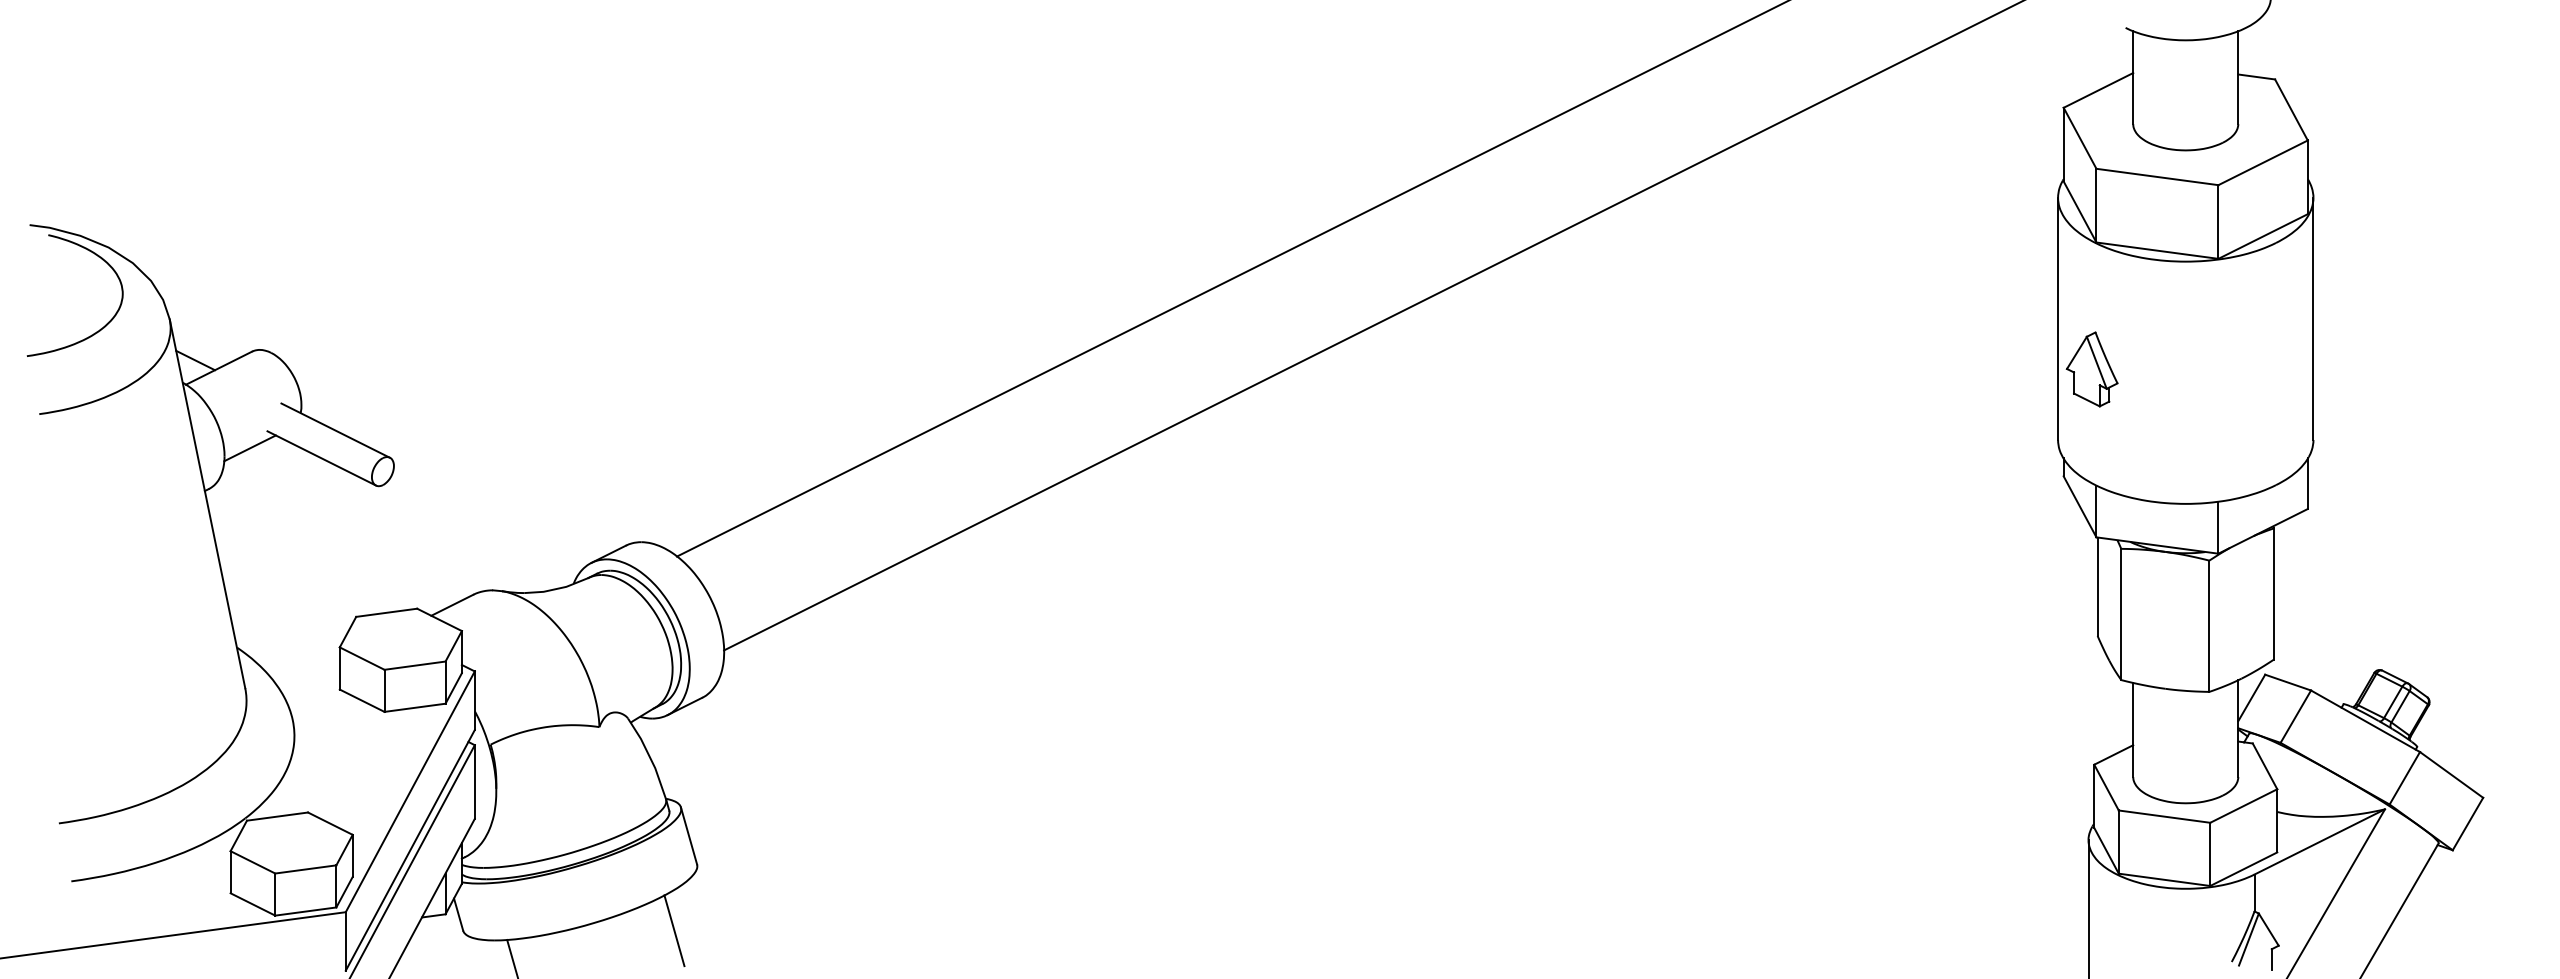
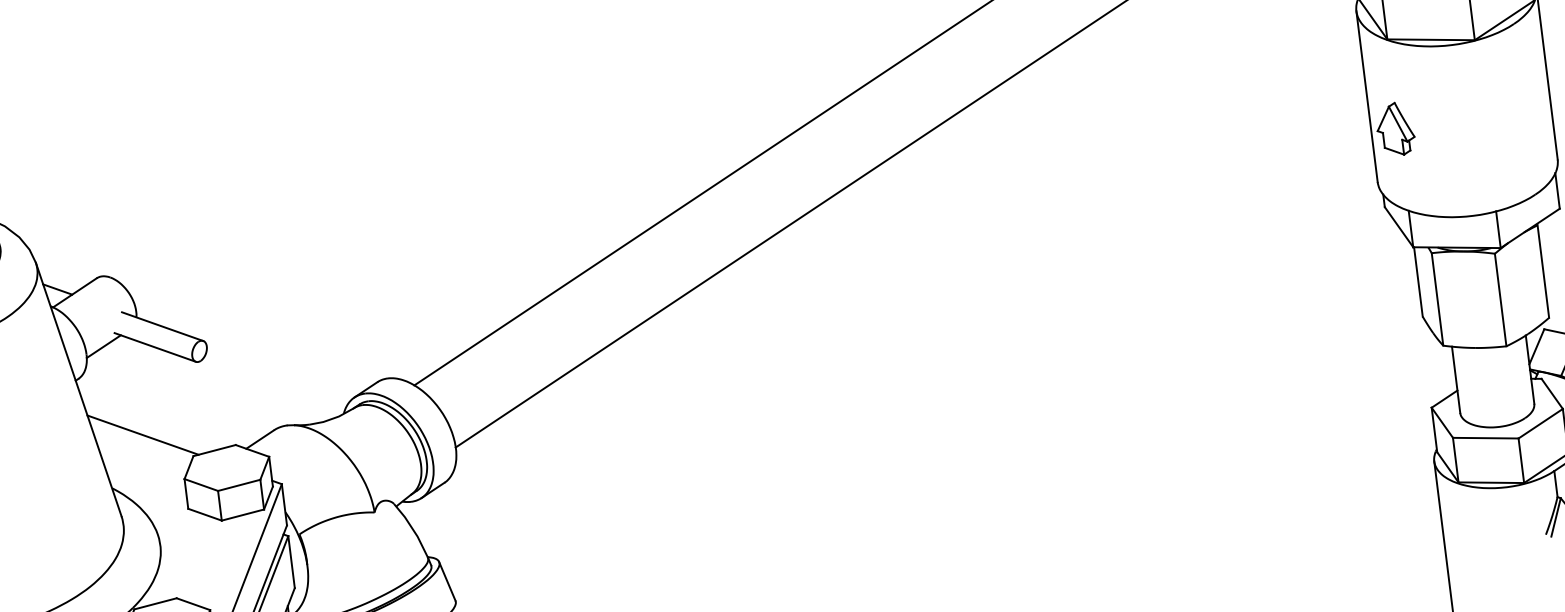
line: (289, 578) -> (143, 434), added

